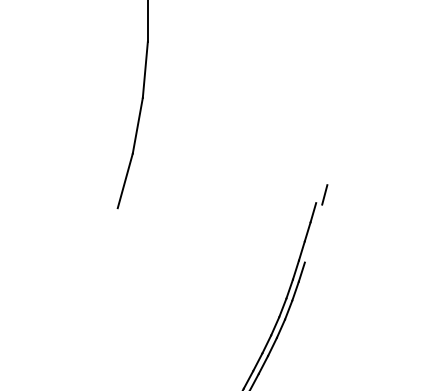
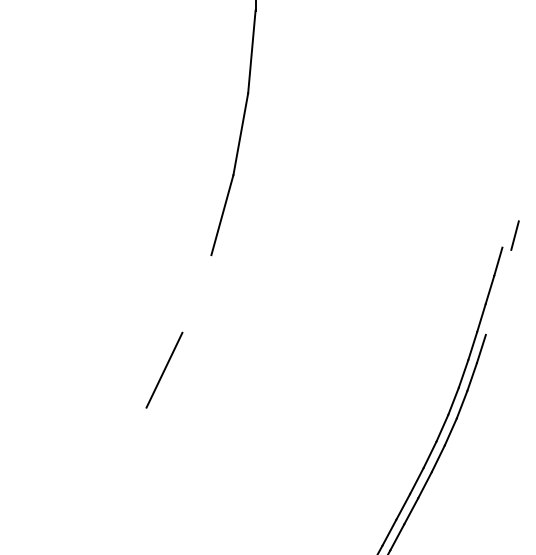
line: (85, 286) -> (164, 370), added

